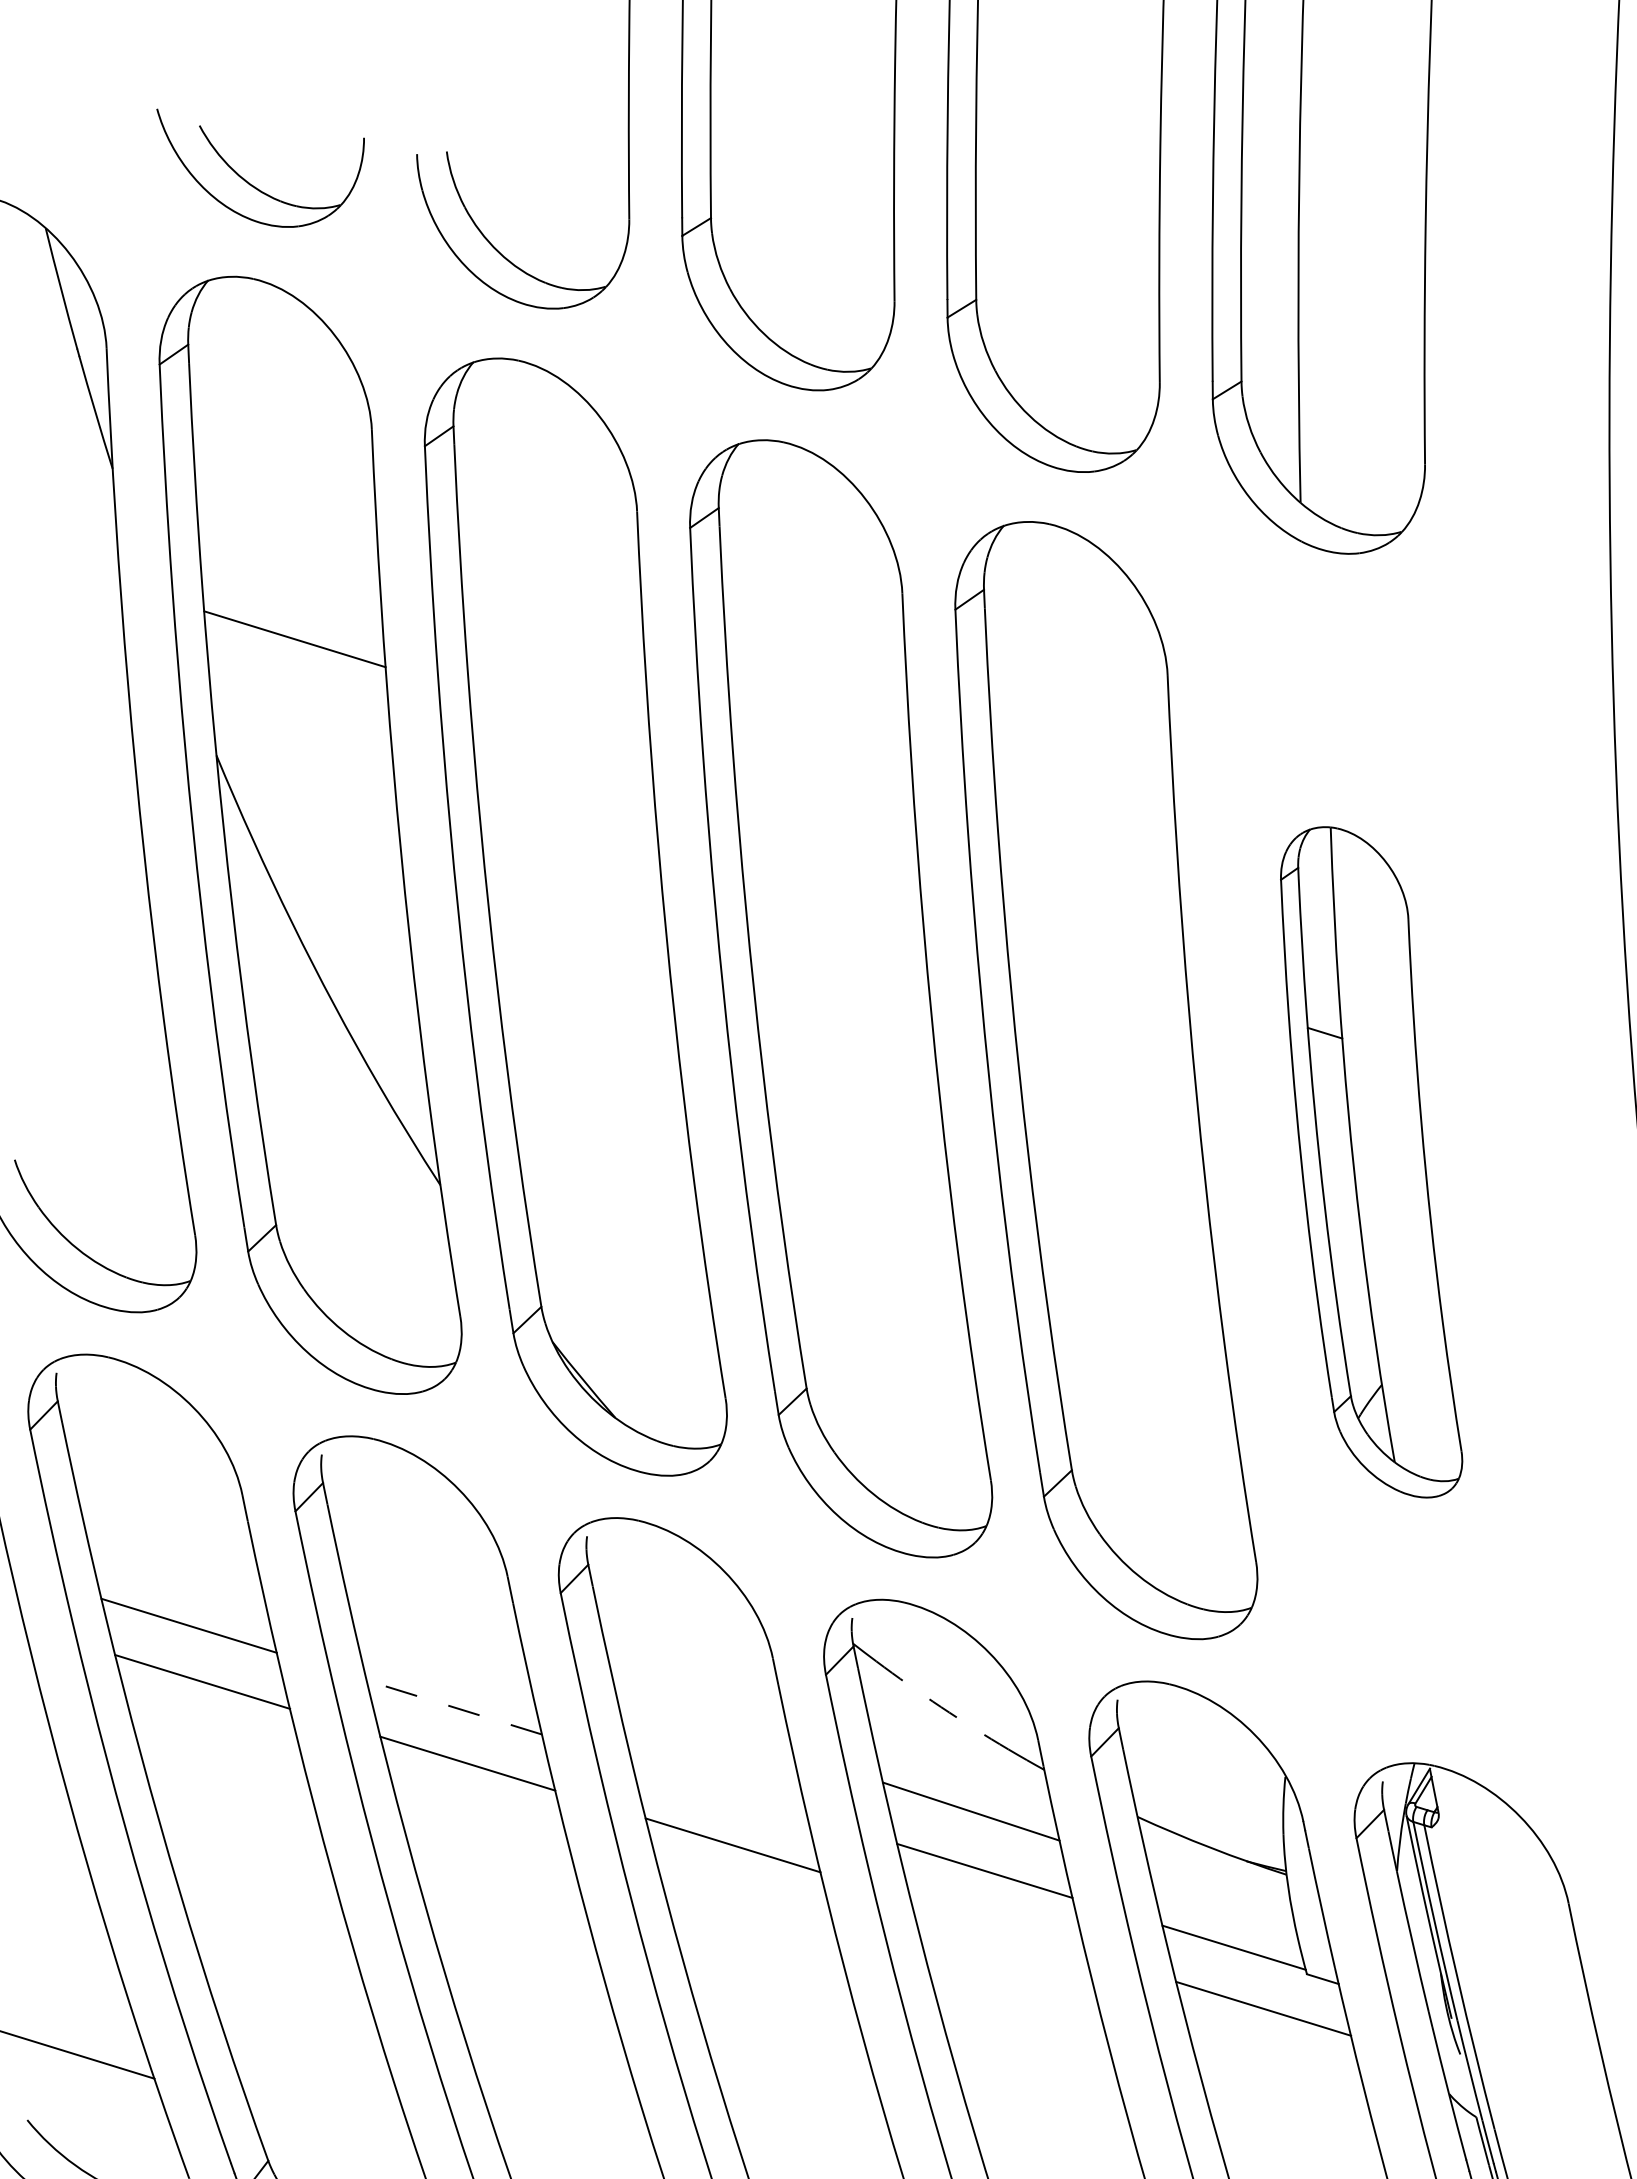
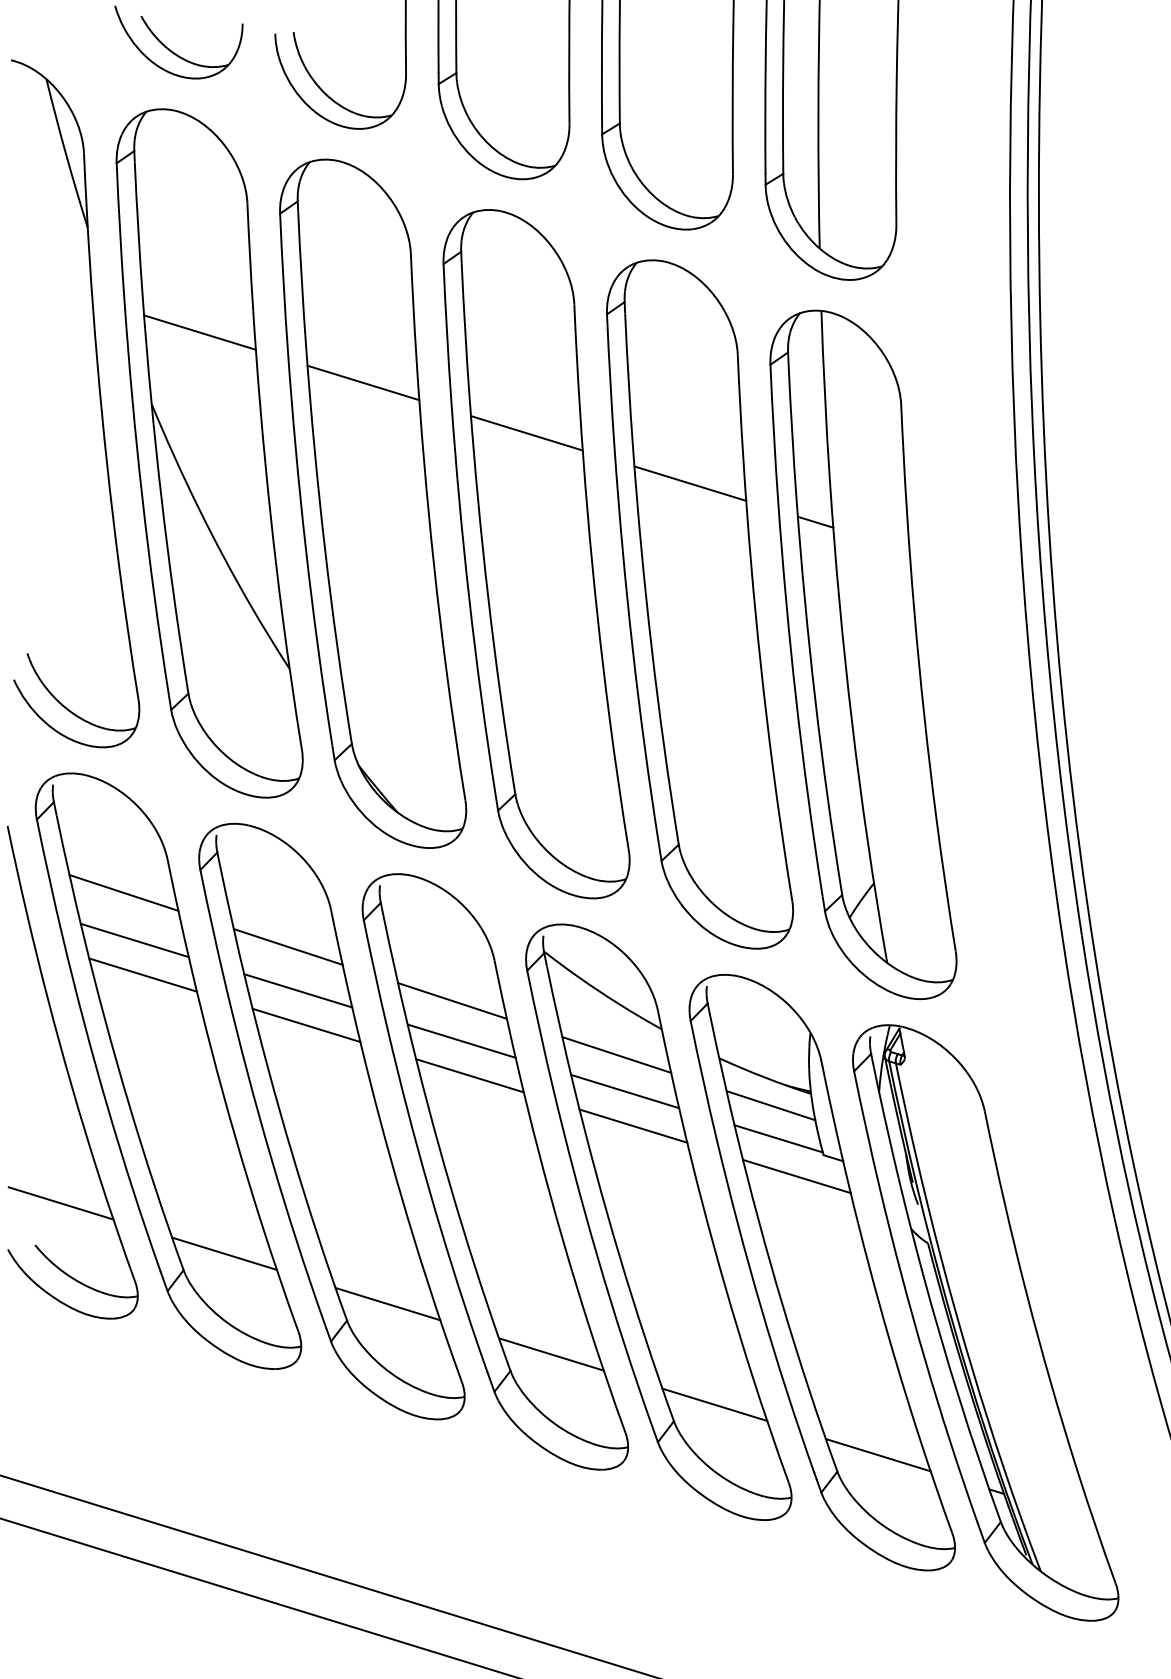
line: (560, 720) -> (363, 382), added
line: (824, 802) -> (526, 433), added
line: (1090, 884) -> (690, 483), added
part: (1371, 1161) -> (863, 654), size x1.67
line: (170, 1547) -> (123, 892), added
line: (436, 1635) -> (287, 946), added
line: (453, 1706) -> (297, 990), dashed -> solid
arc: (941, 1706) -> (598, 990), dashed -> solid
line: (704, 1723) -> (452, 1000), added
line: (719, 1788) -> (461, 1040), added
line: (1220, 1893) -> (770, 1105), added
line: (998, 1926) -> (633, 1125), added
line: (334, 2133) -> (224, 1253), added

